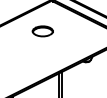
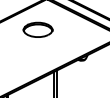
part: (42, 31) -> (37, 29), size x1.43

